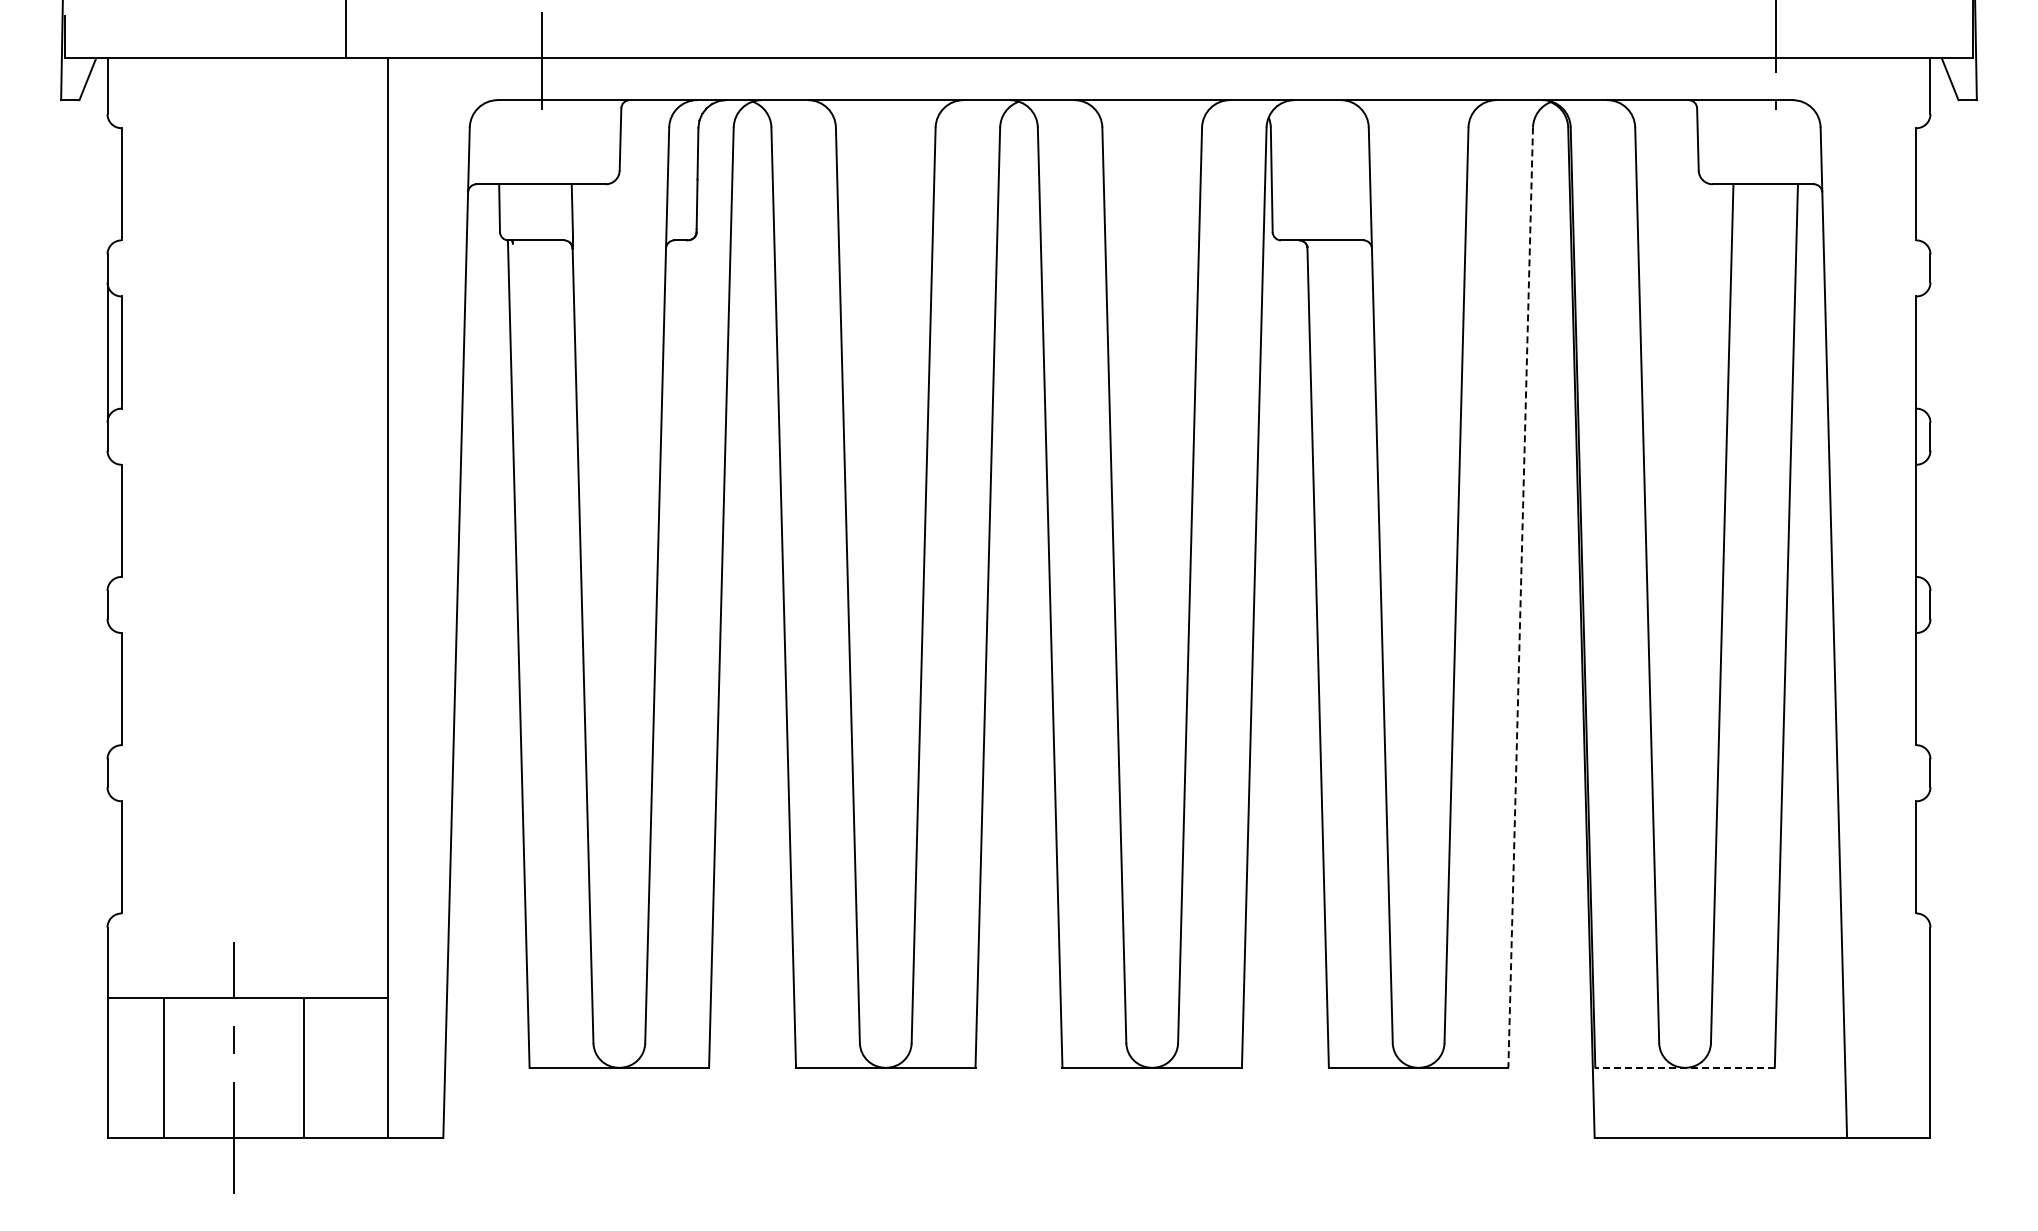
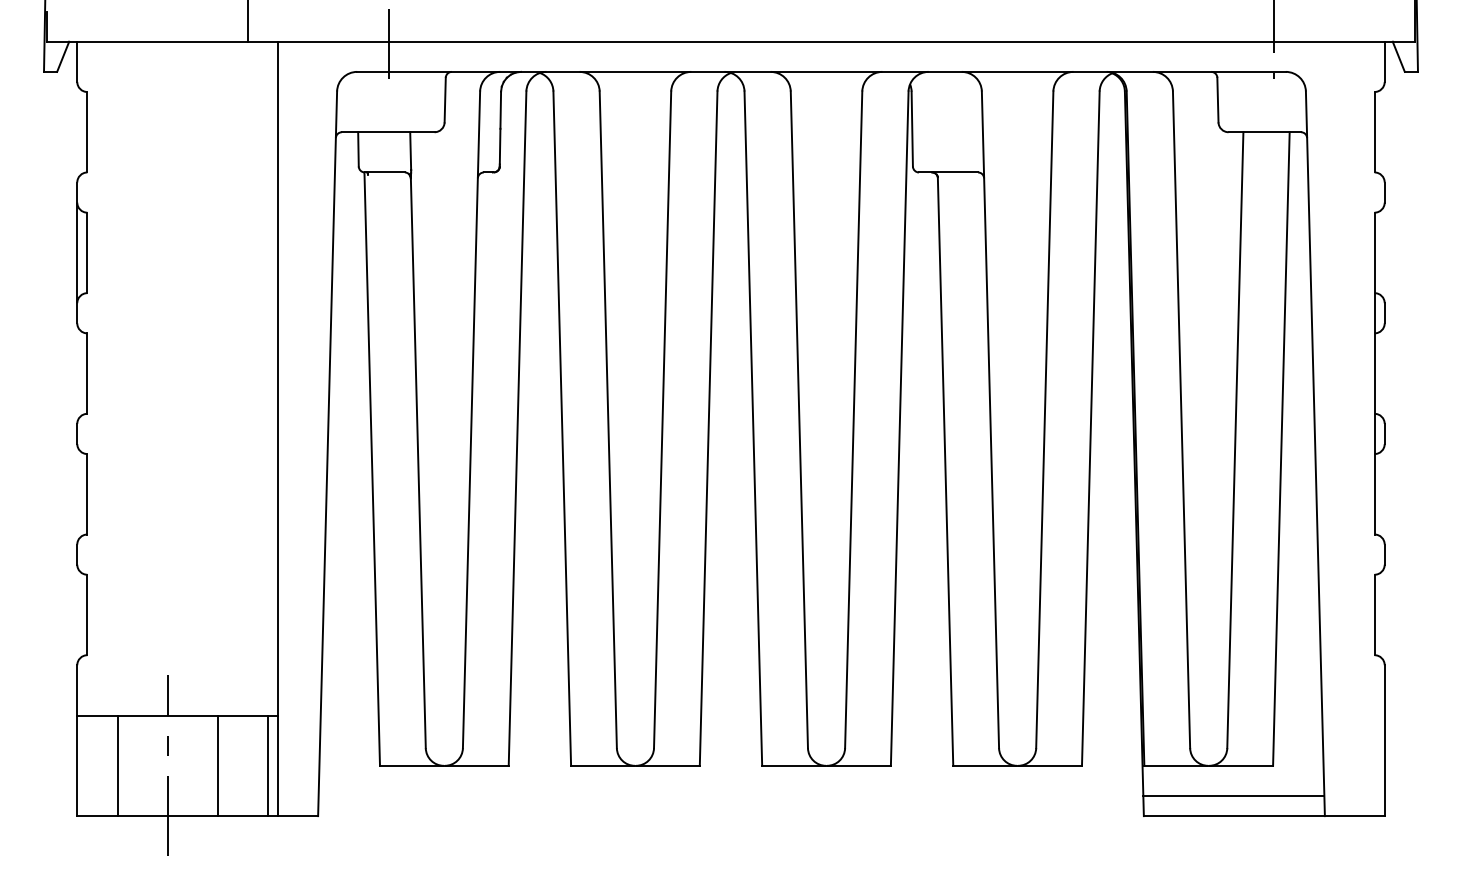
line: (1520, 598) -> (1090, 429), dashed -> solid
line: (373, 1067) -> (268, 765), added
line: (1685, 1067) -> (1209, 765), dashed -> solid
line: (1719, 1109) -> (1233, 795), added

